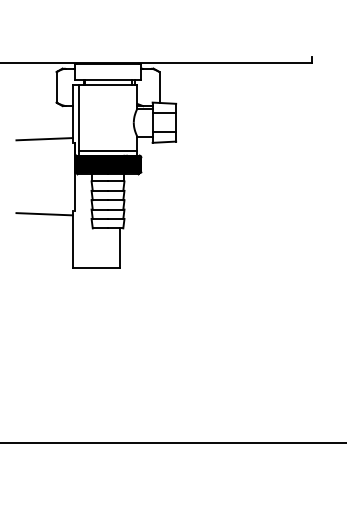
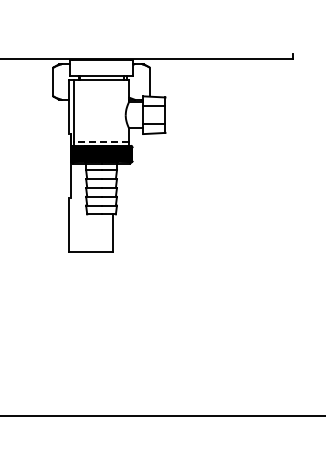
line: (44, 138) -> (41, 130), removed
line: (107, 150) -> (101, 141), solid -> dashed
line: (44, 214) -> (41, 201), removed

